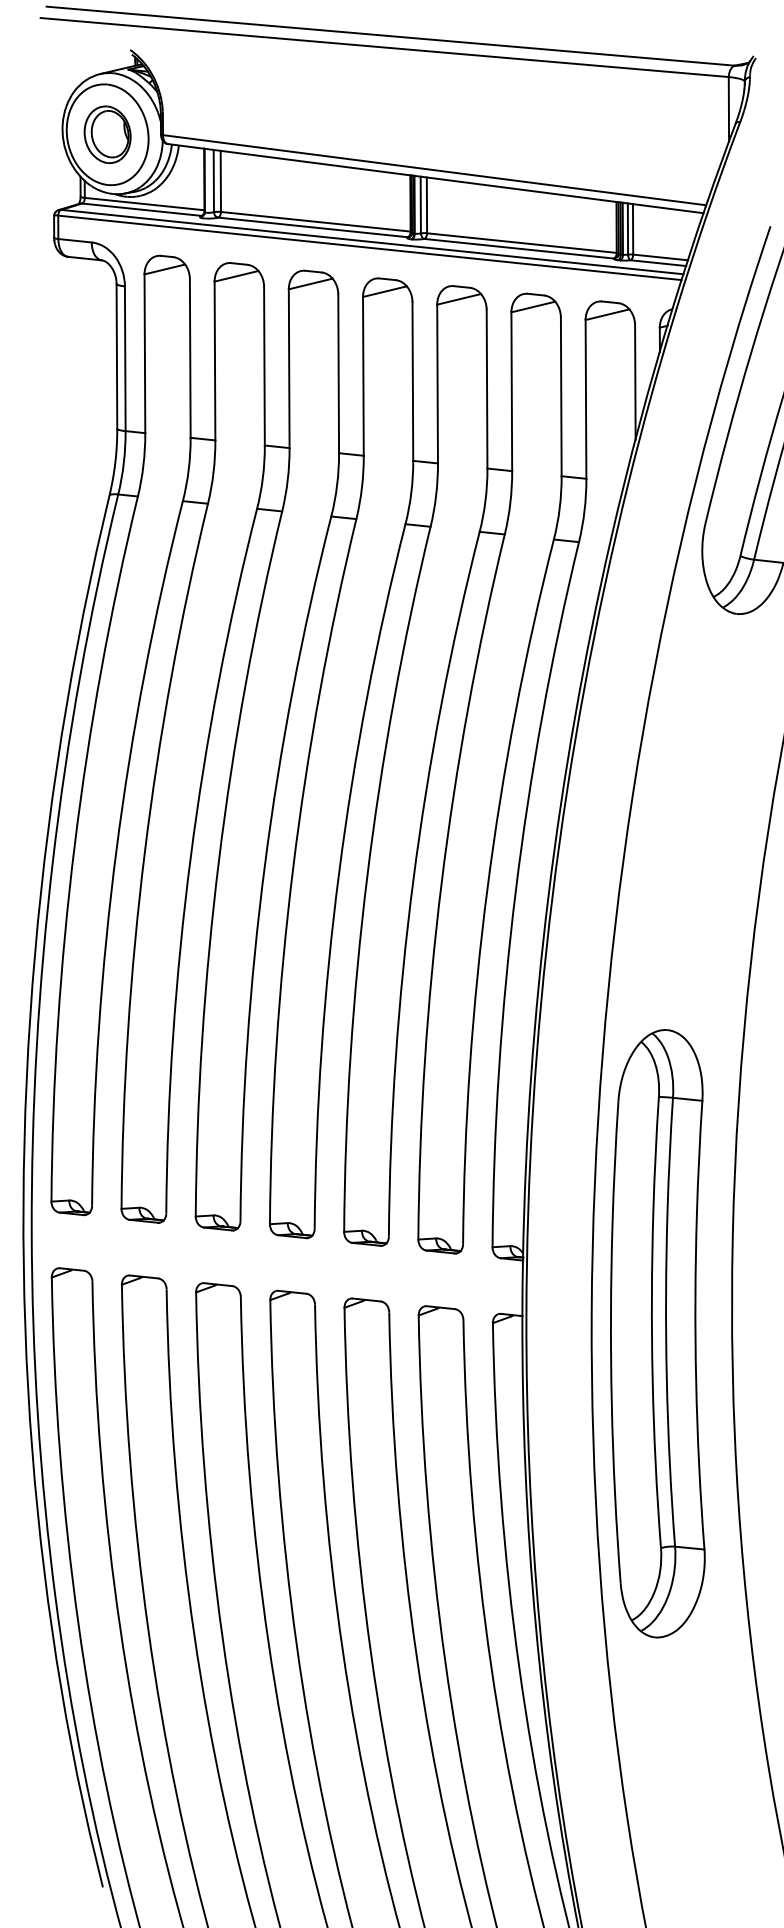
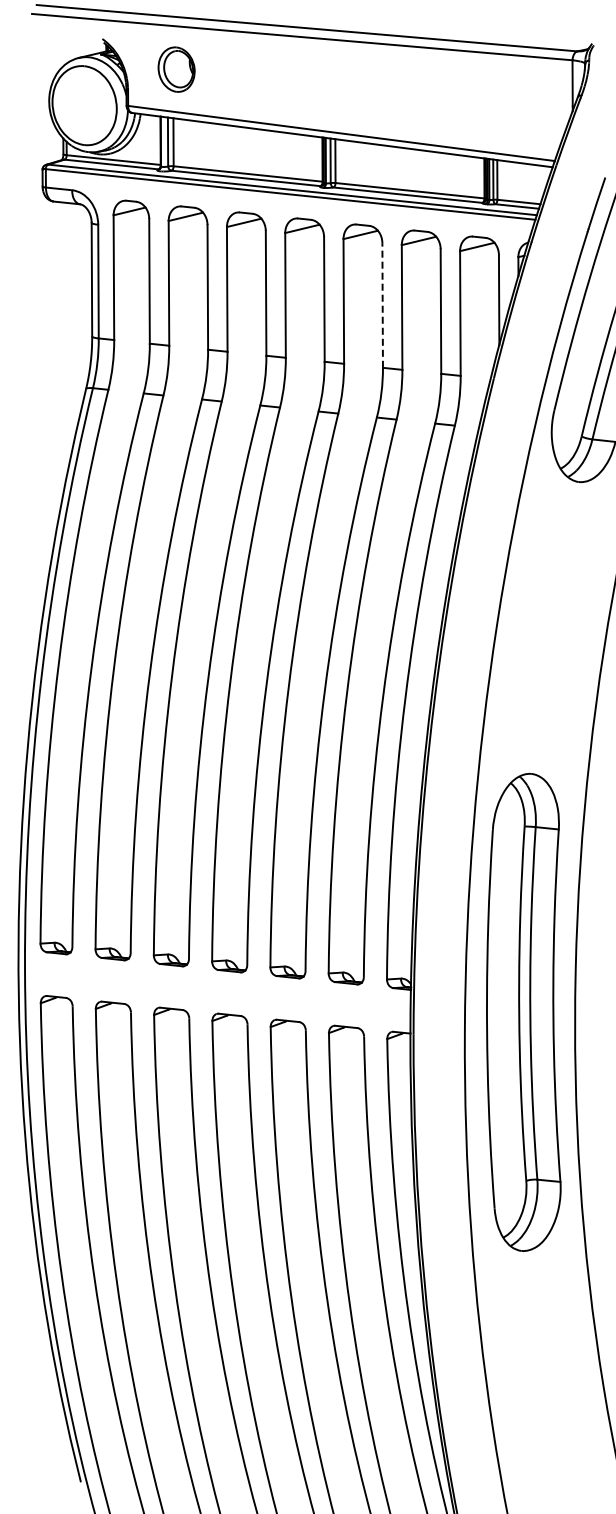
part: (107, 134) -> (176, 69), moved
line: (486, 387) -> (382, 304), solid -> dashed
part: (657, 1332) -> (523, 1011), moved

